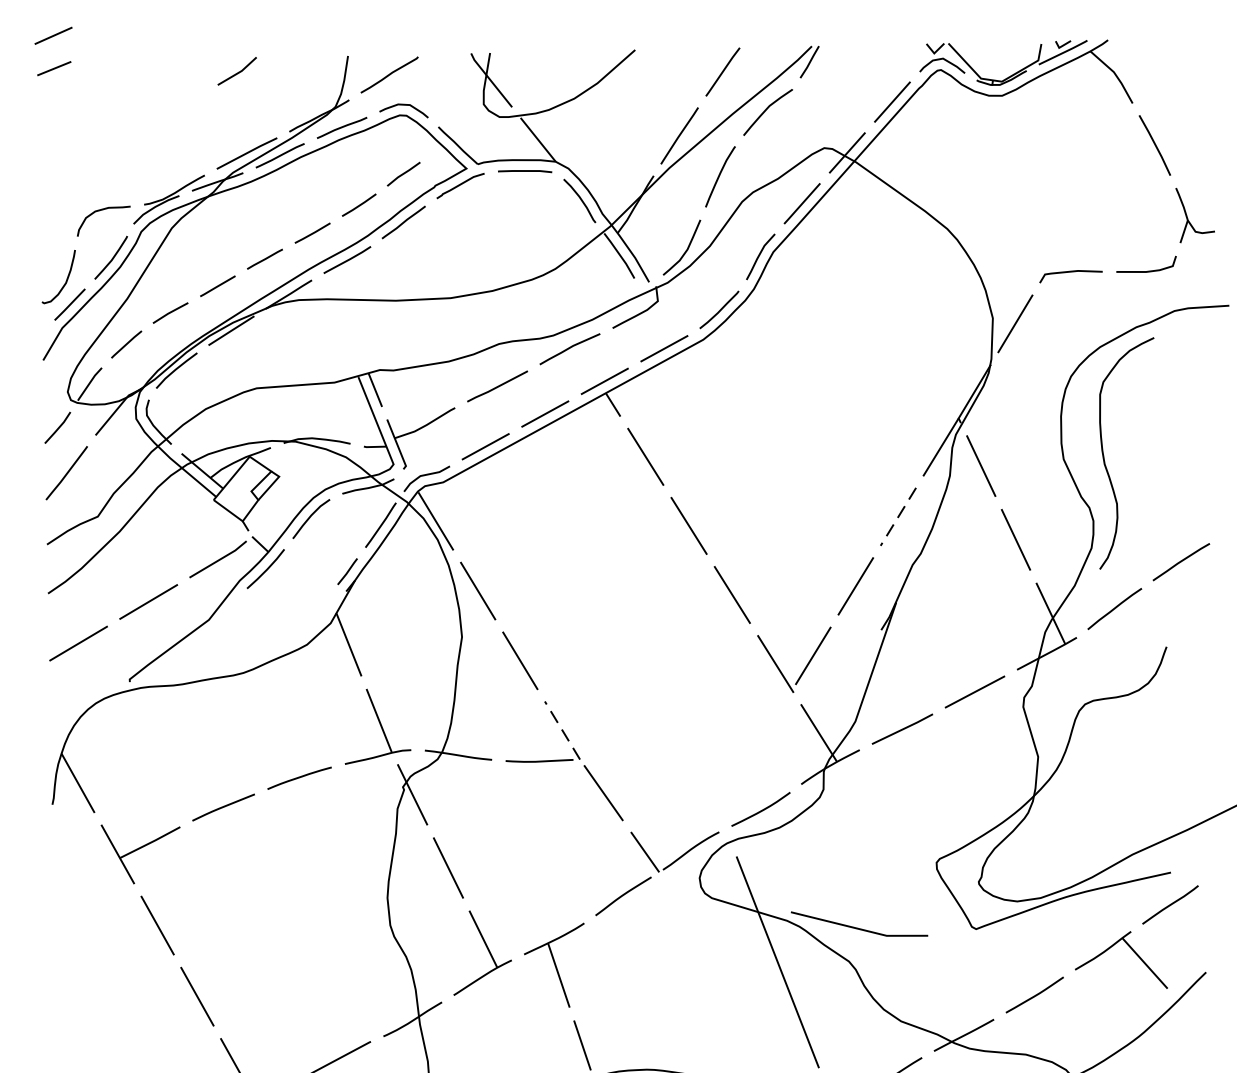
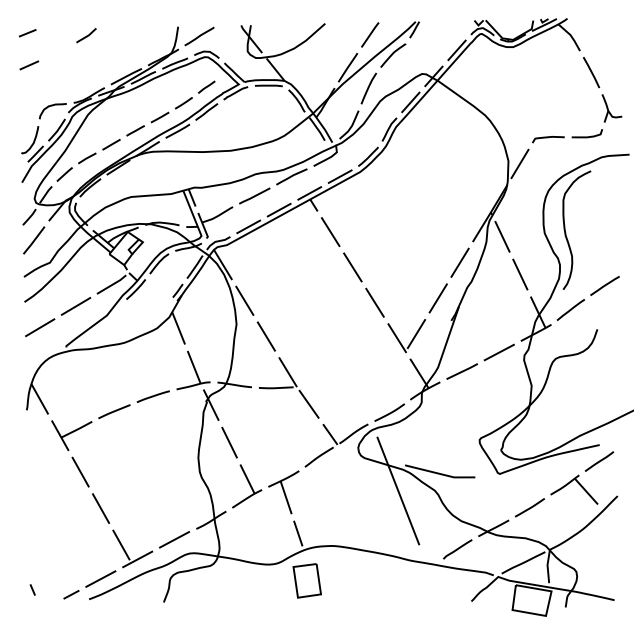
line: (53, 35) -> (29, 65), moved
line: (237, 71) -> (86, 35), moved
line: (897, 518) -> (459, 263), dashed -> solid
line: (561, 729) -> (287, 371), dashed -> solid

